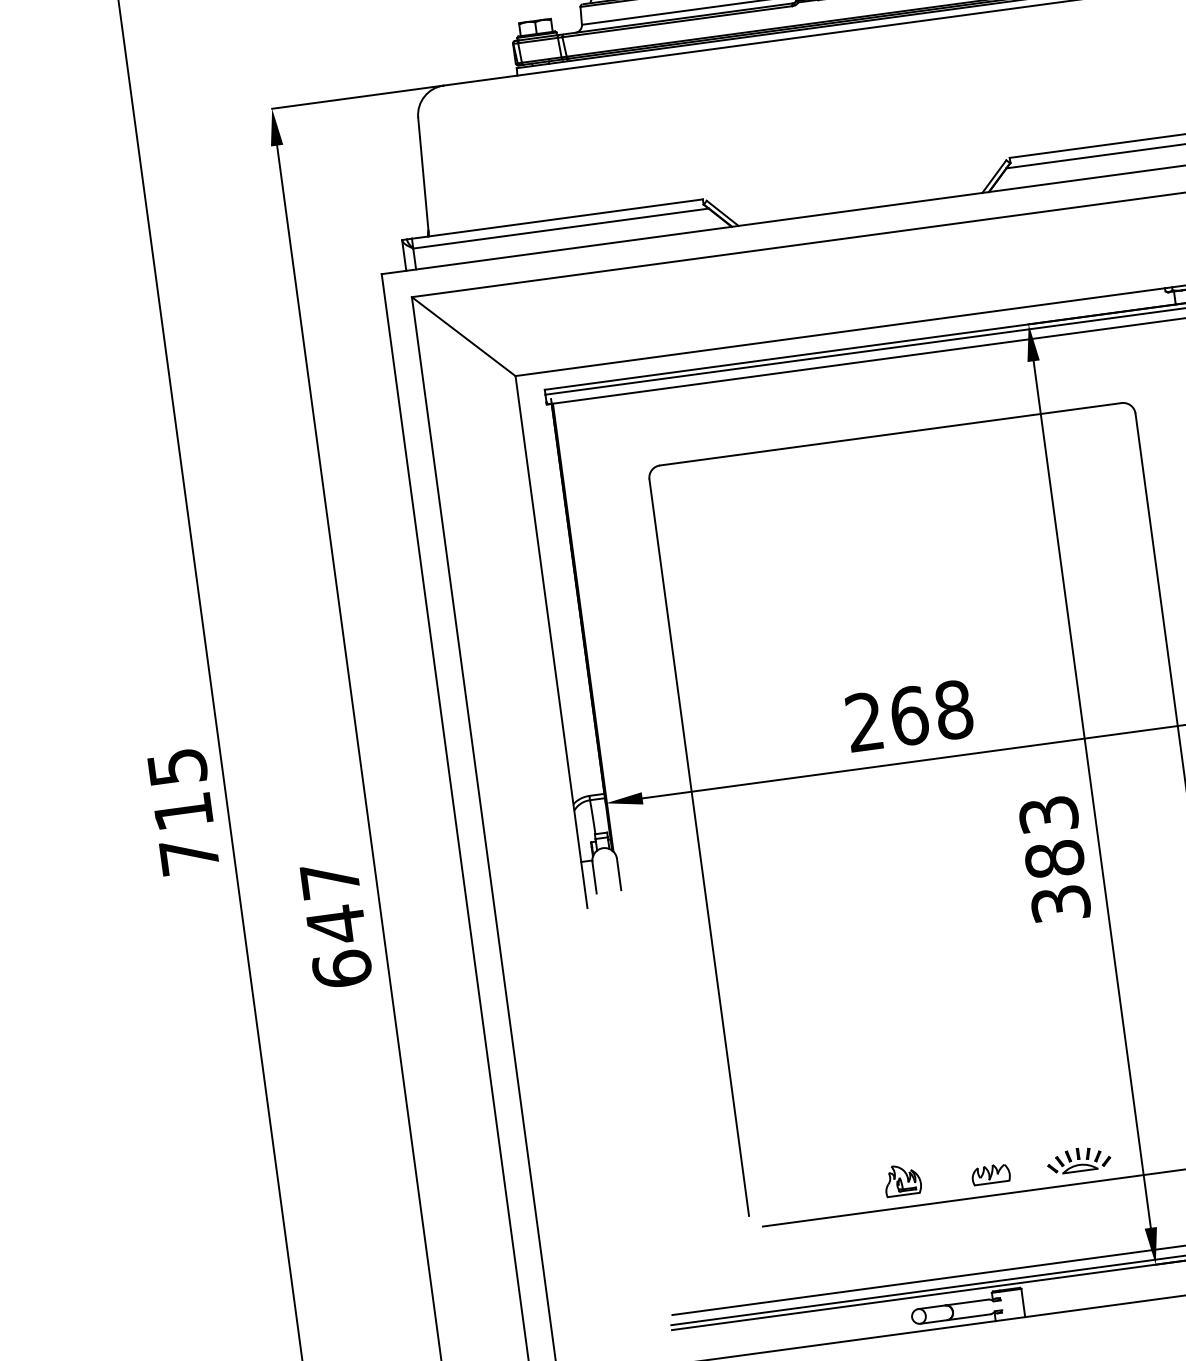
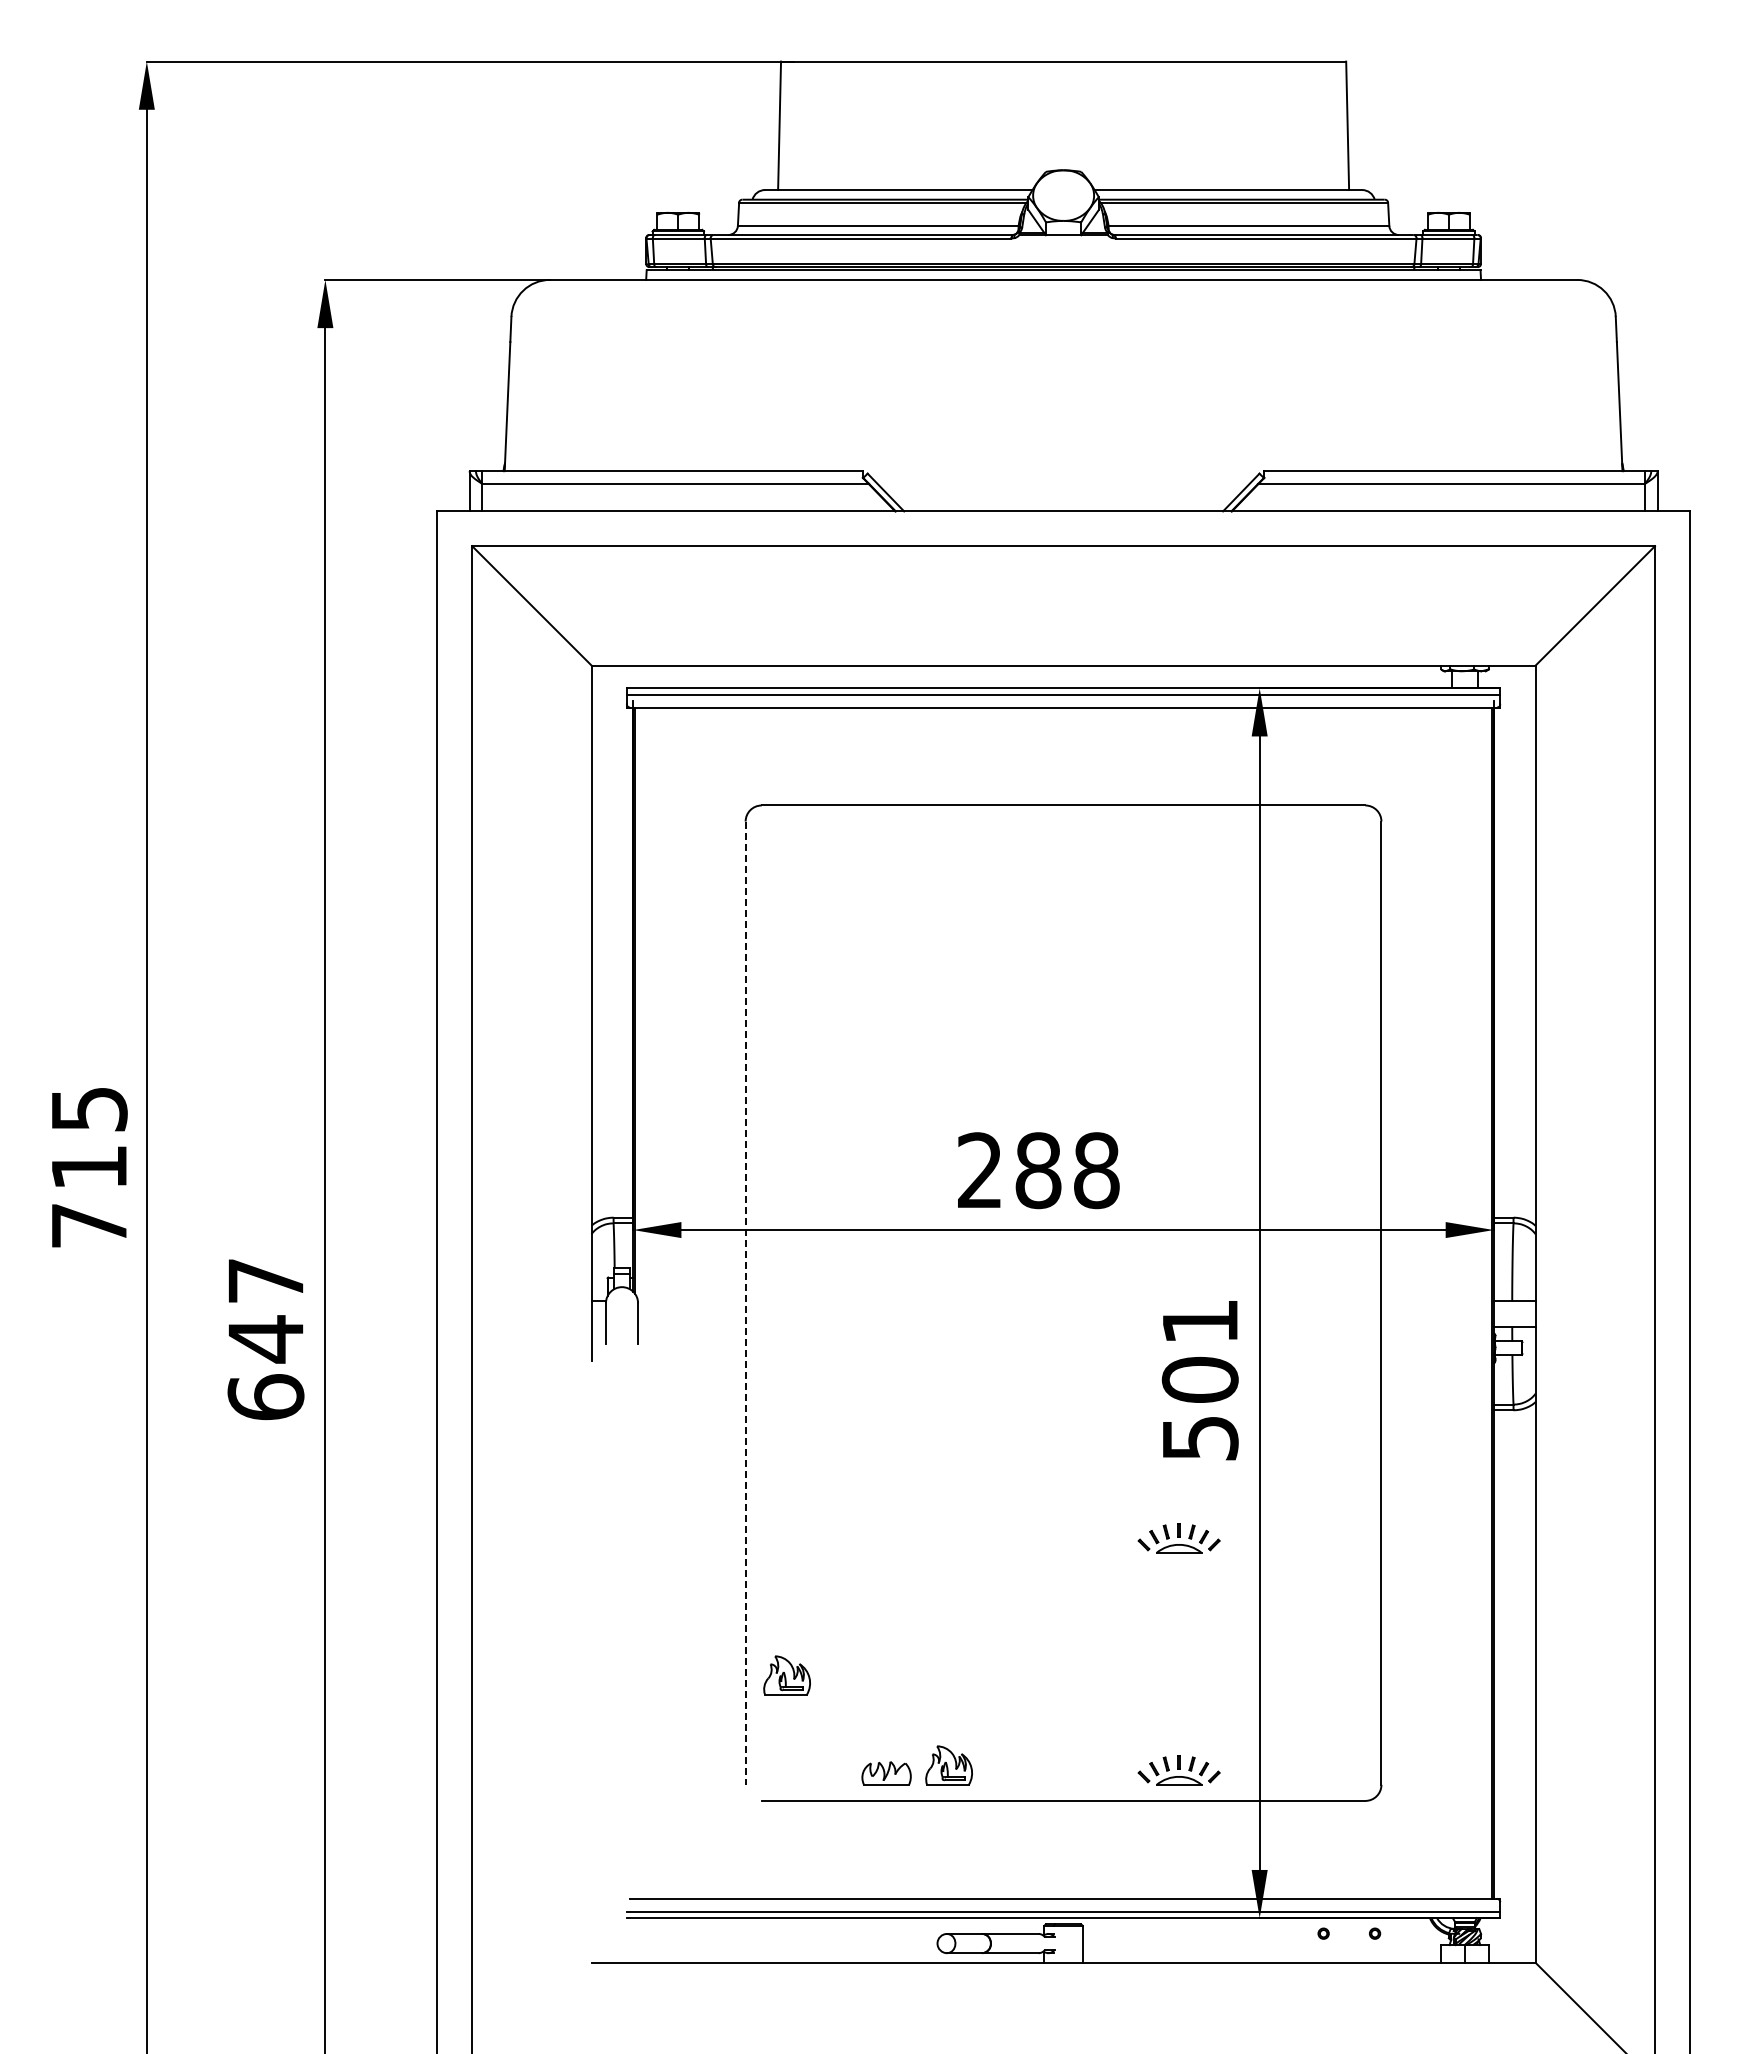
text: (909, 715) -> (1038, 1170), 268 -> 288
line: (699, 847) -> (745, 1303), solid -> dashed
text: (1054, 859) -> (1199, 1379), 383 -> 501
part: (1054, 982) -> (1178, 1538), added
part: (768, 1128) -> (786, 1675), added
part: (990, 1174) -> (886, 1773), moved

